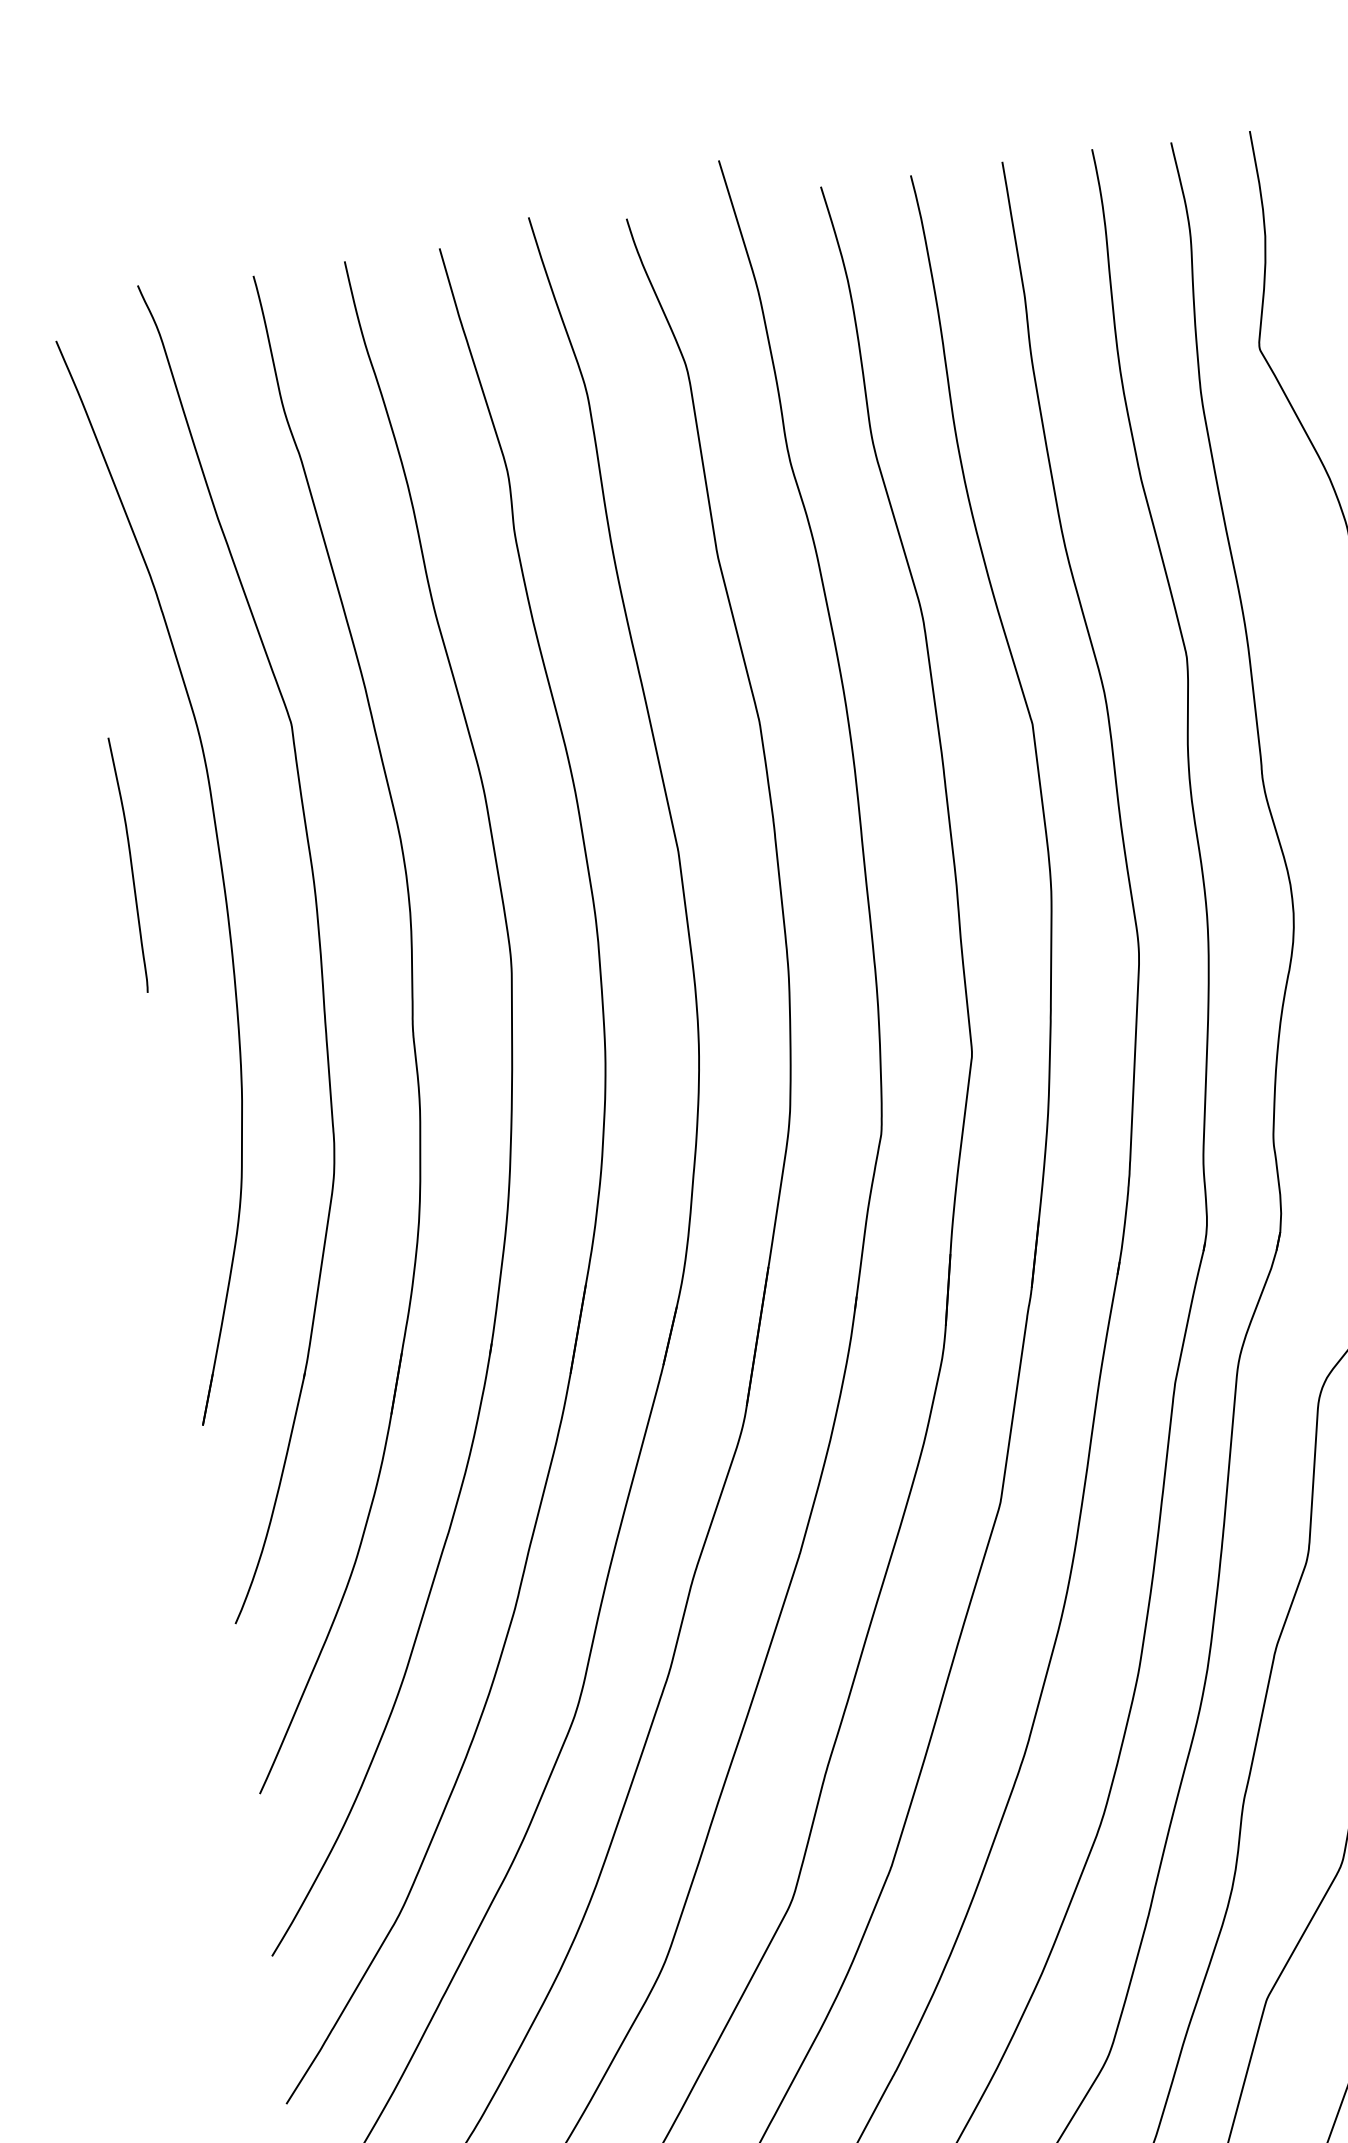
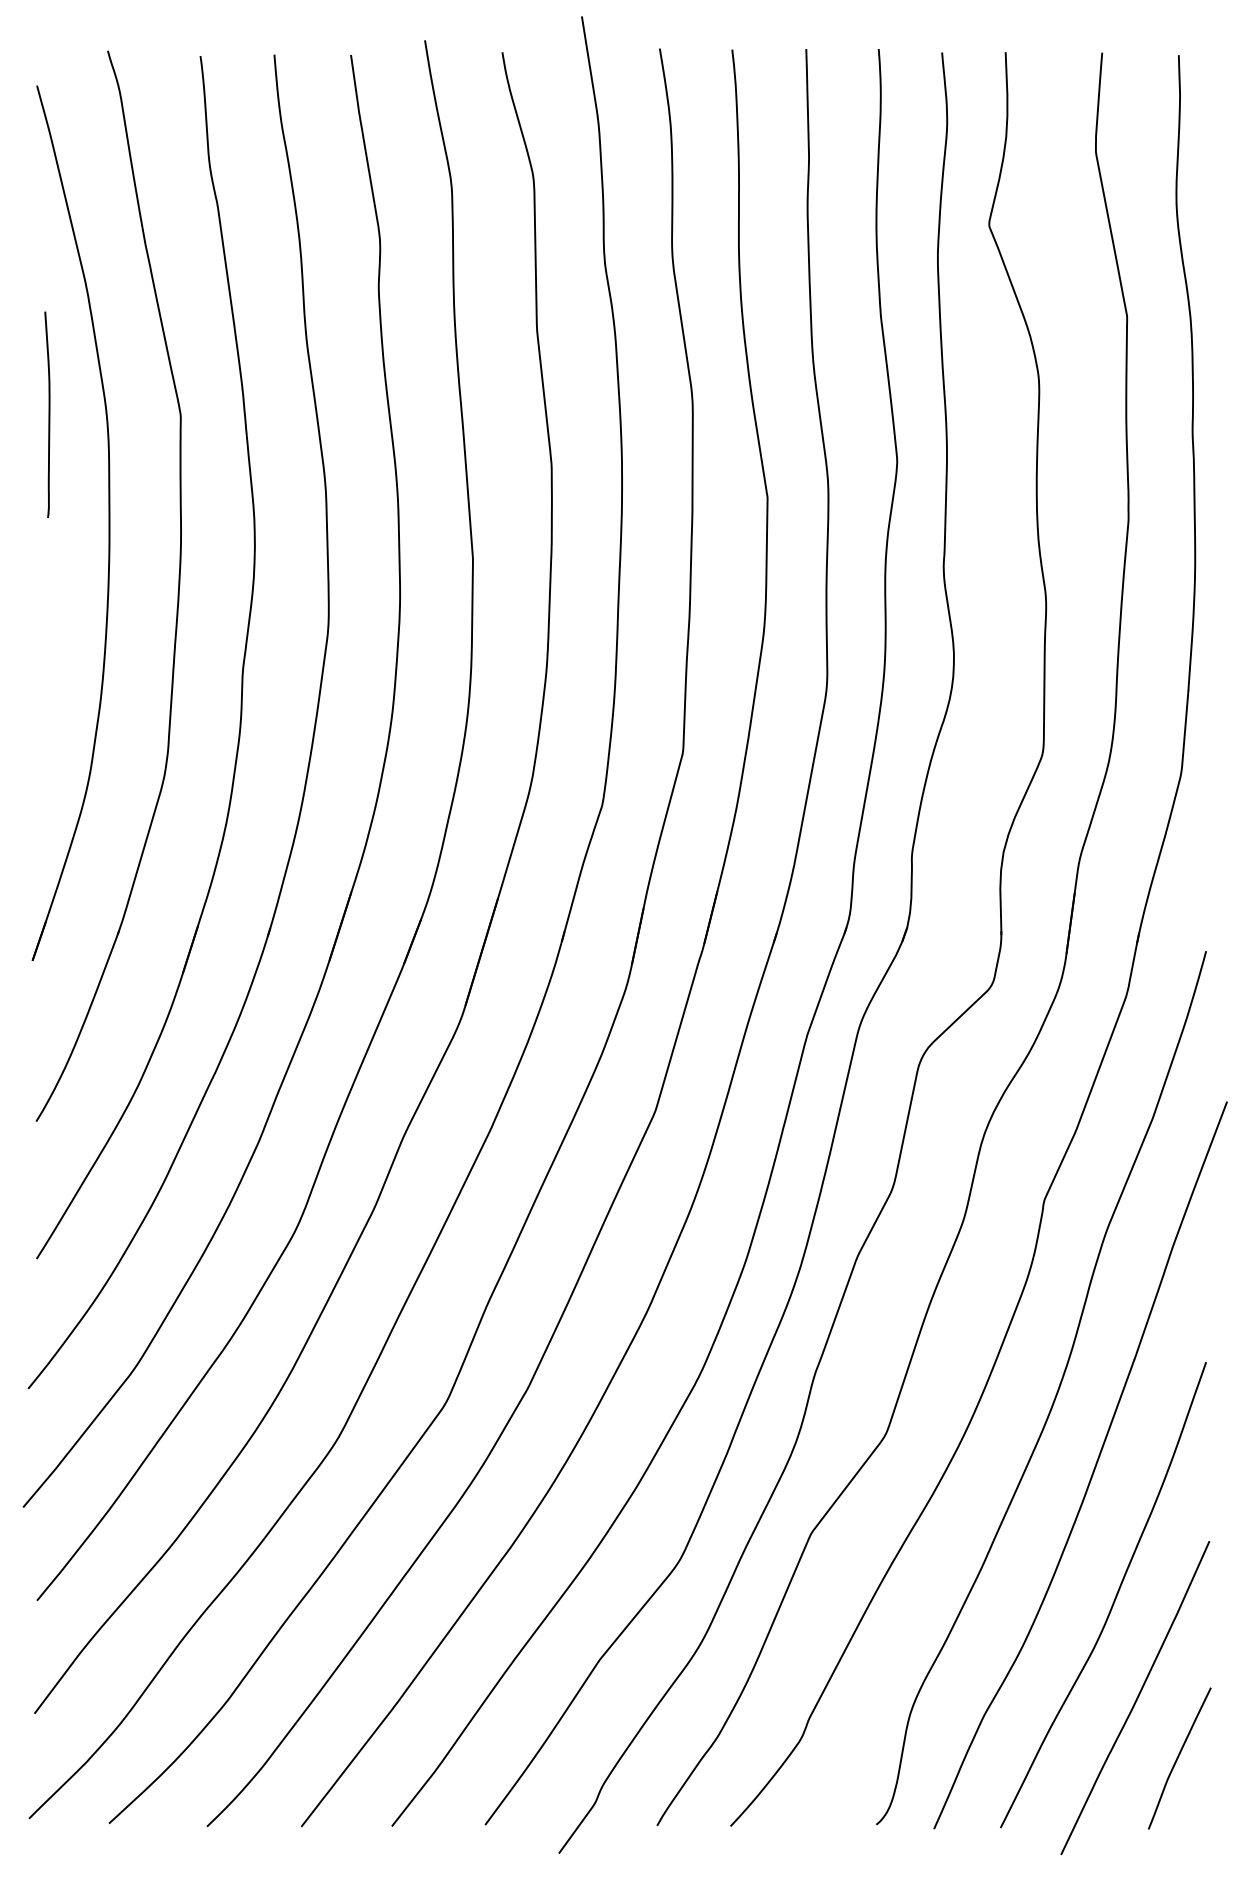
curve: (130, 864) -> (48, 414), moved

